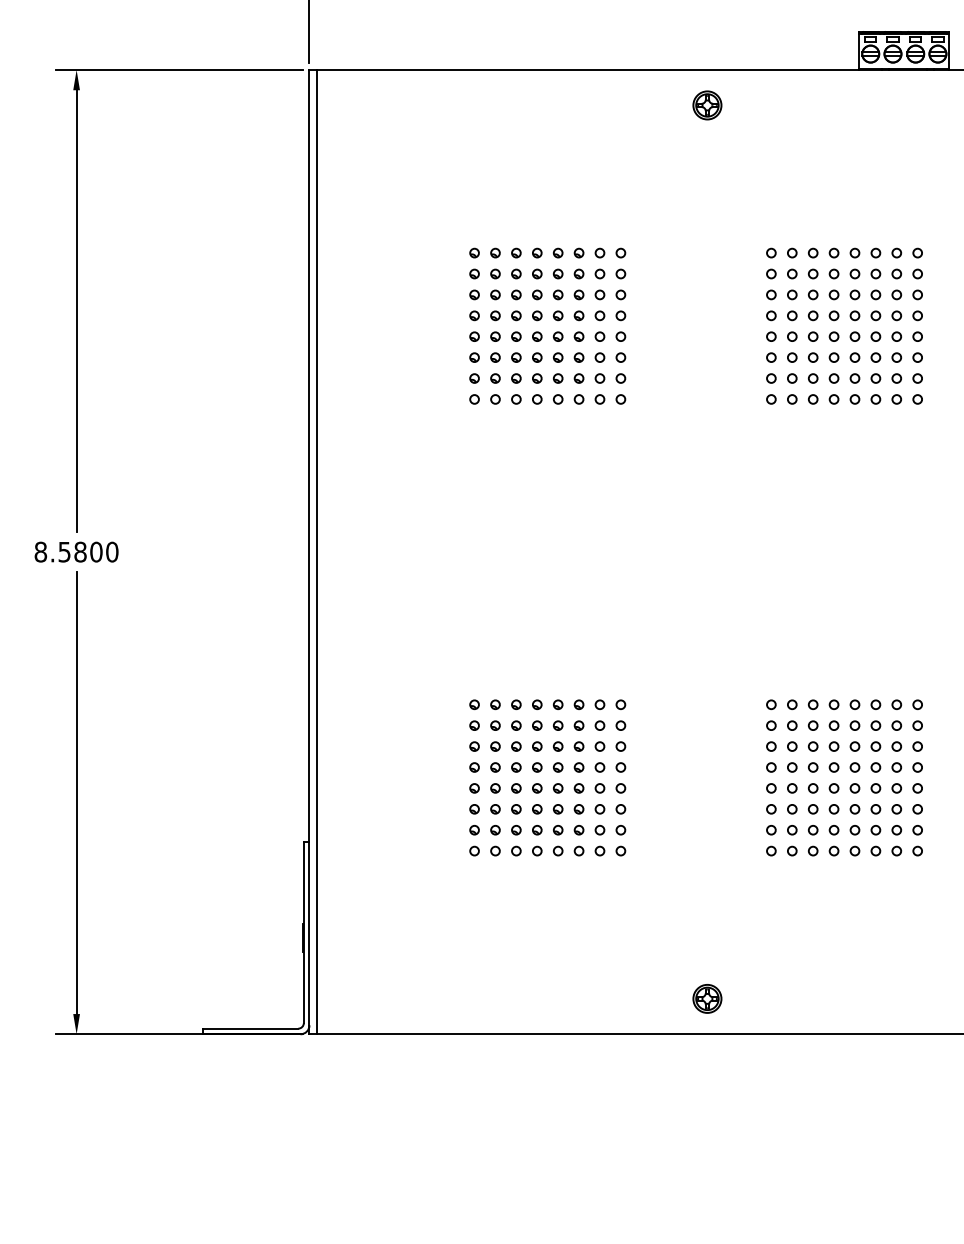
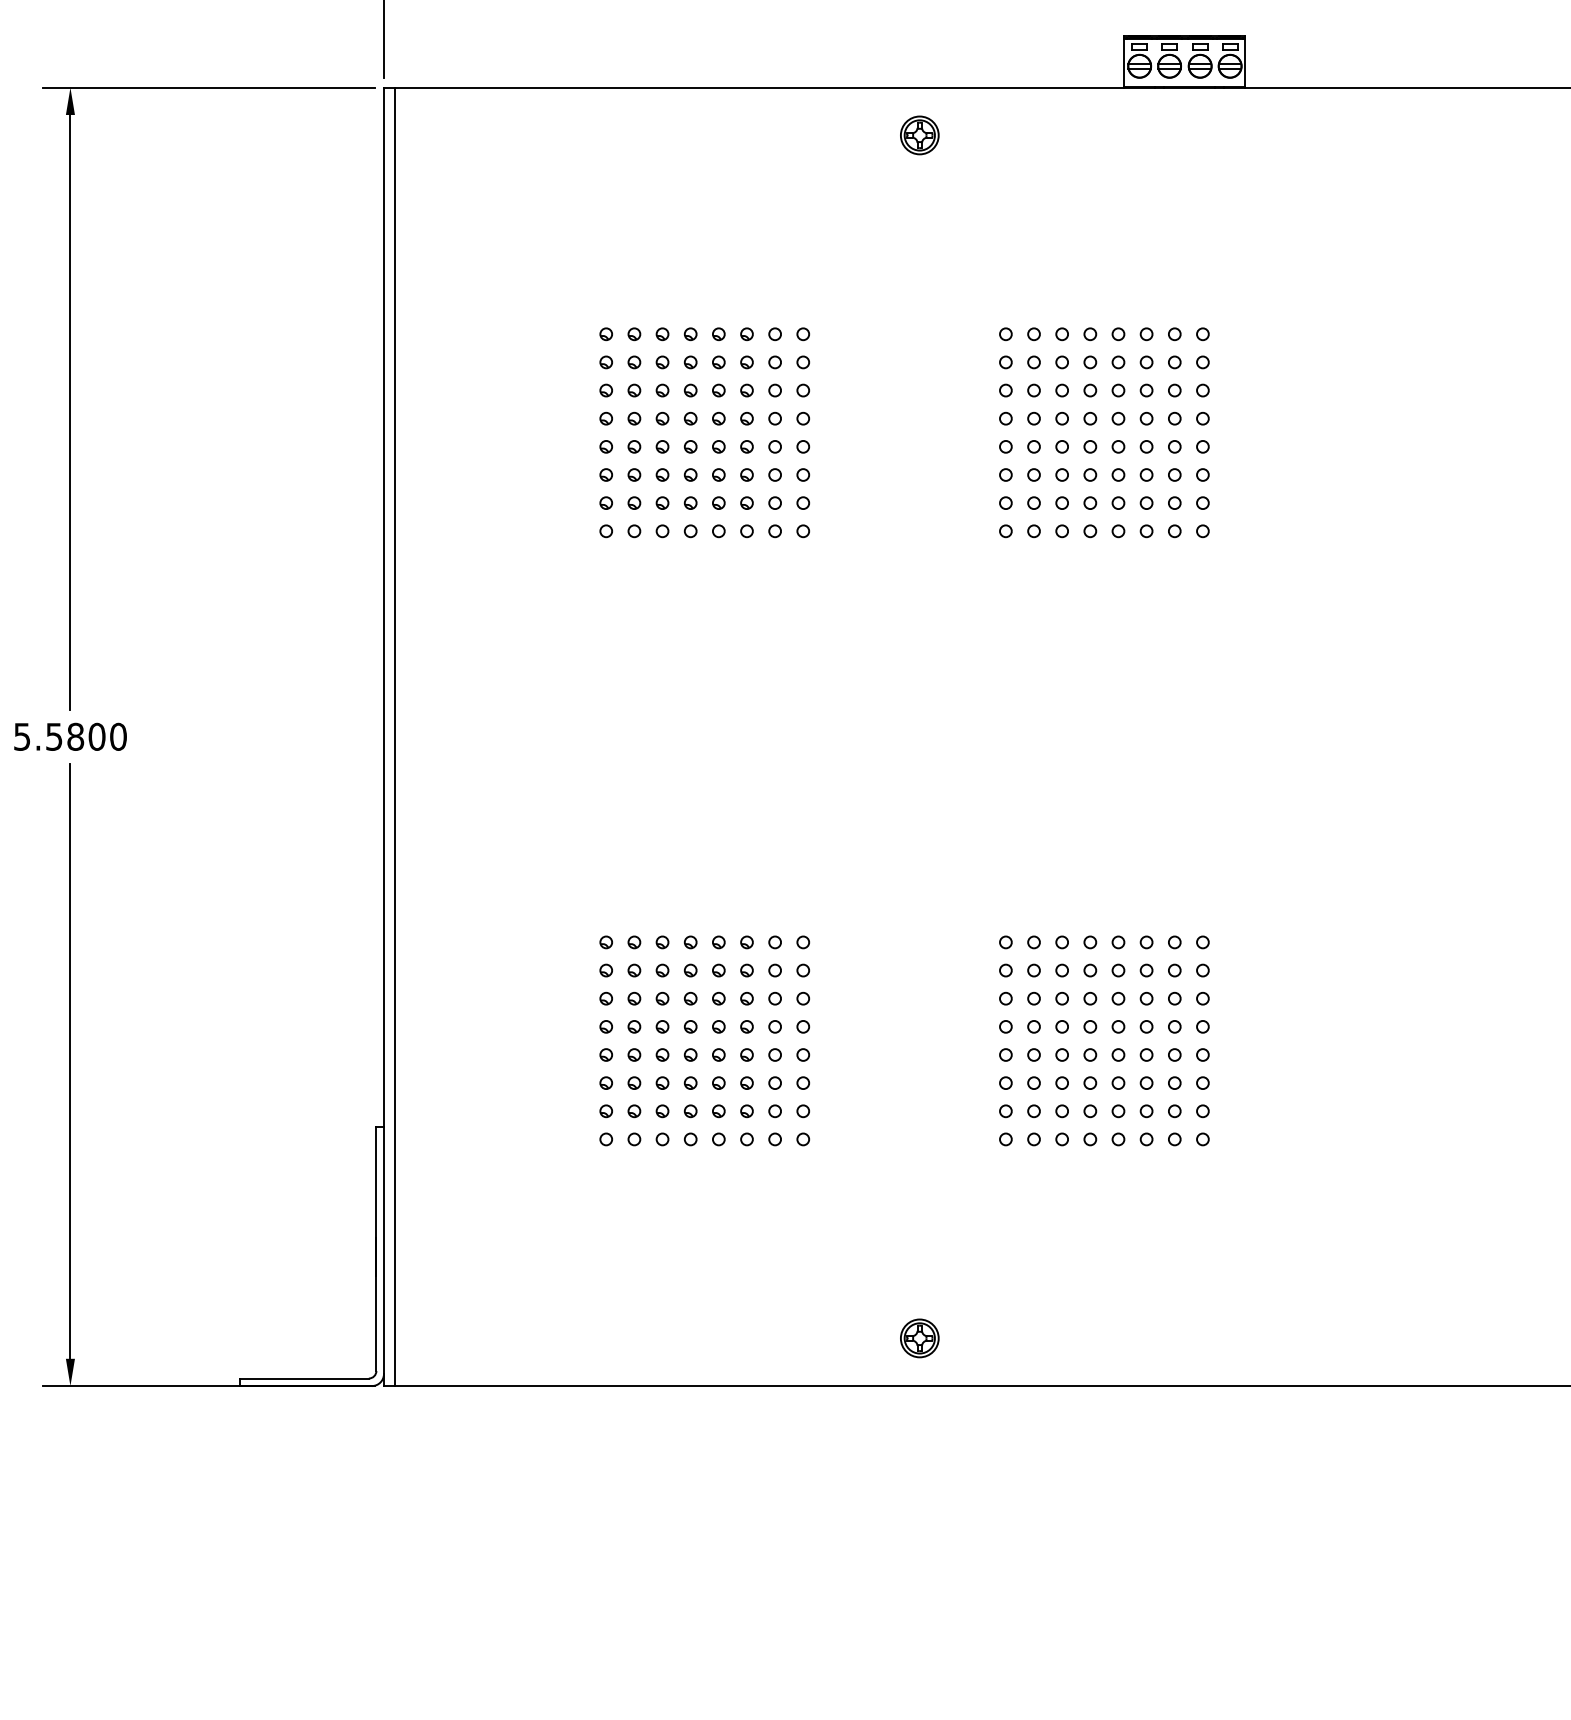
text: (41, 551) -> (22, 736), 8.5800 -> 5.5800

